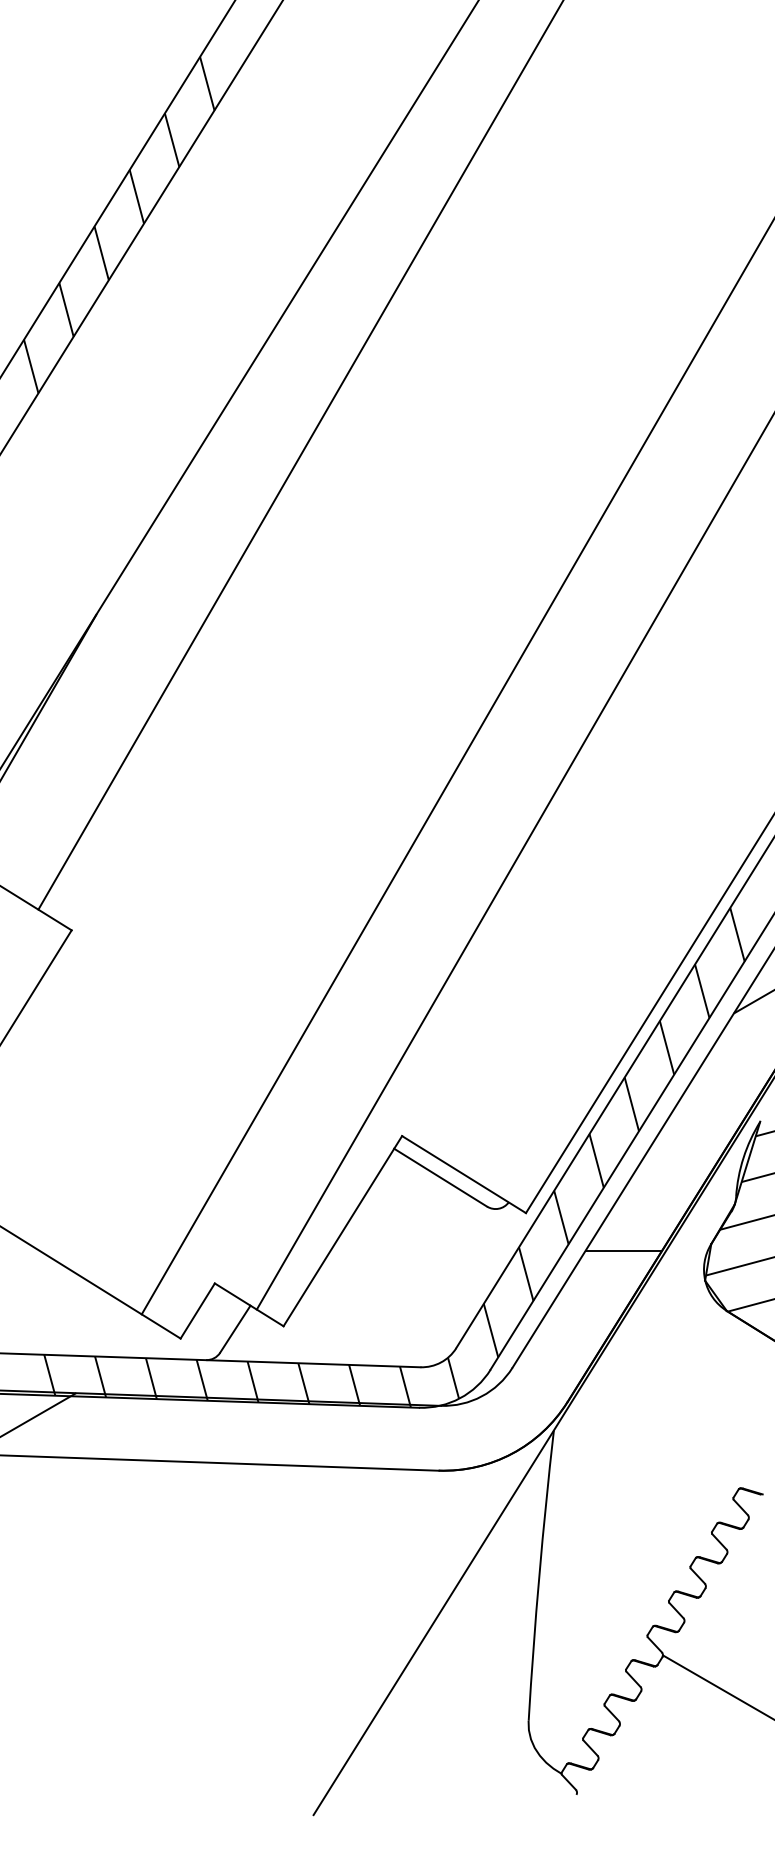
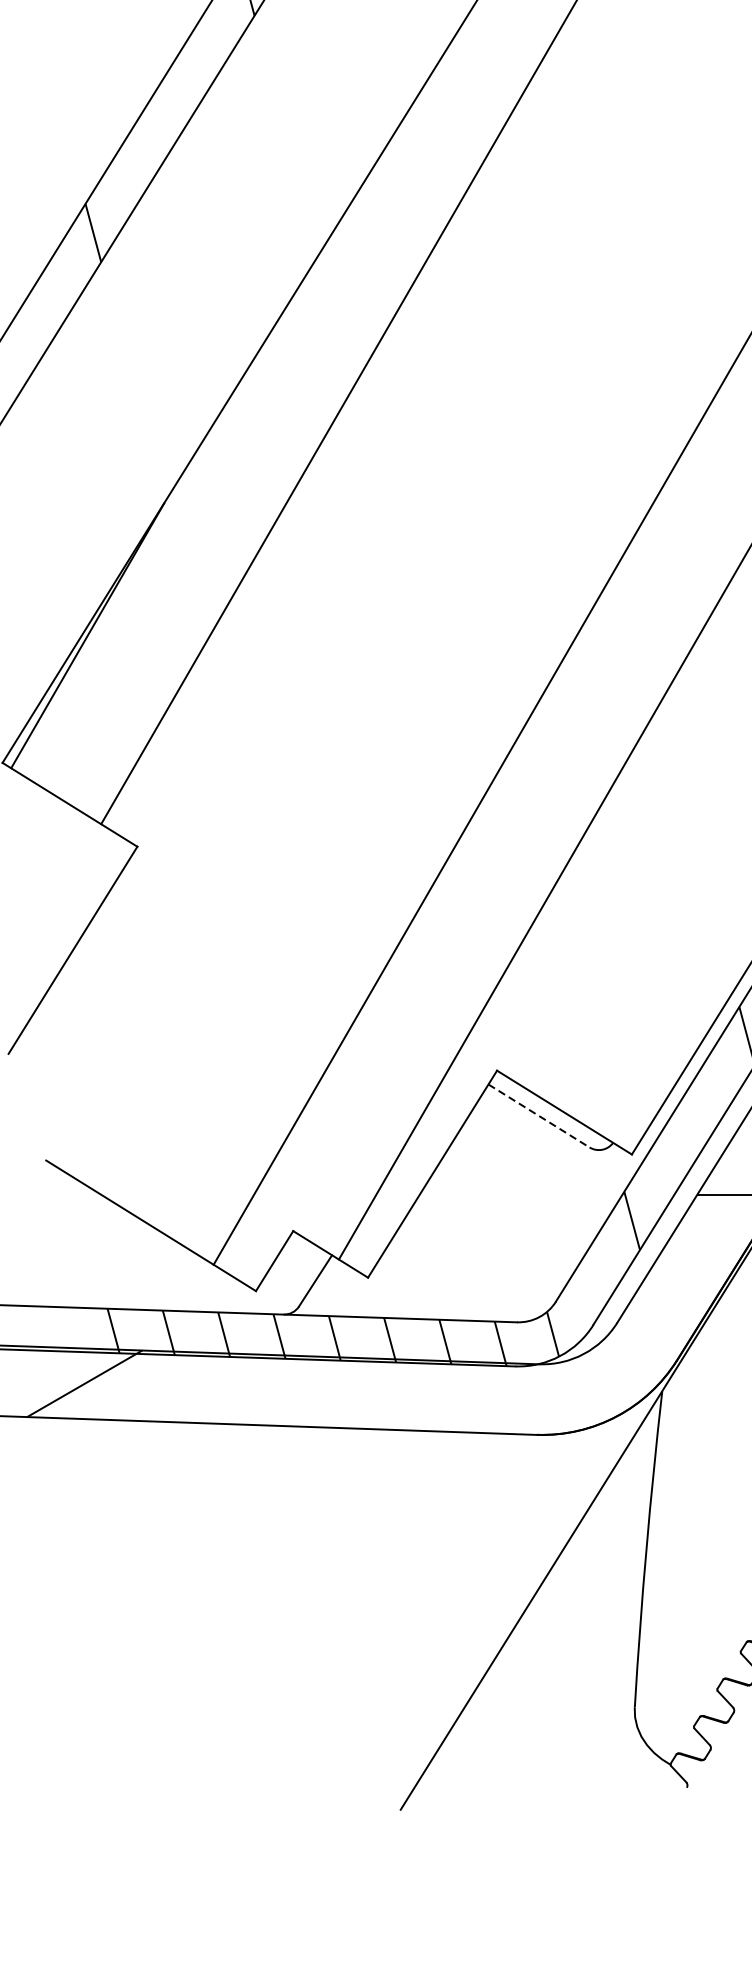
line: (136, 196) -> (207, 47), removed
line: (101, 253) -> (169, 109), removed
line: (66, 309) -> (131, 170), removed
line: (596, 1160) -> (708, 1097), removed
line: (440, 1177) -> (538, 1115), solid -> dashed
line: (561, 1217) -> (670, 1159), removed
line: (490, 1330) -> (593, 1282), removed

